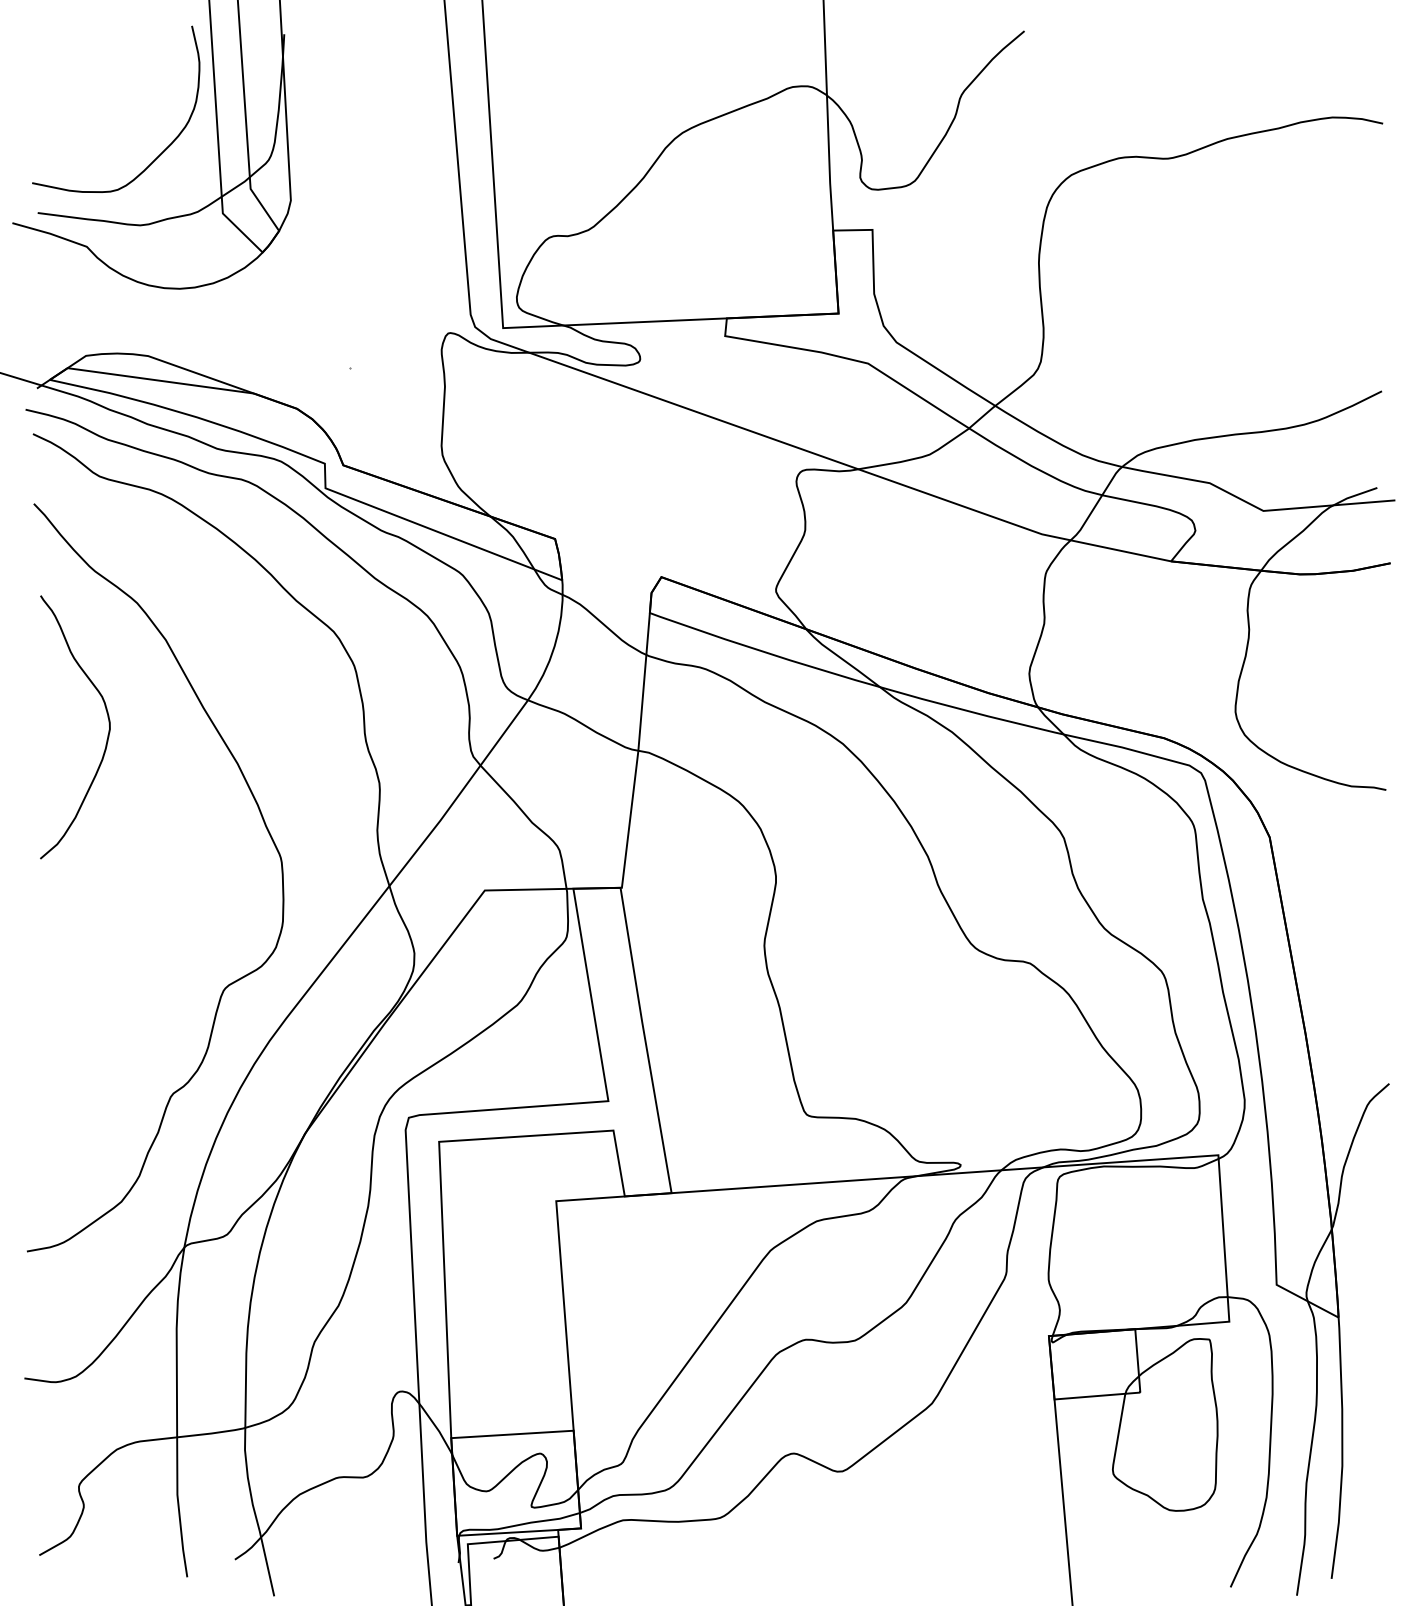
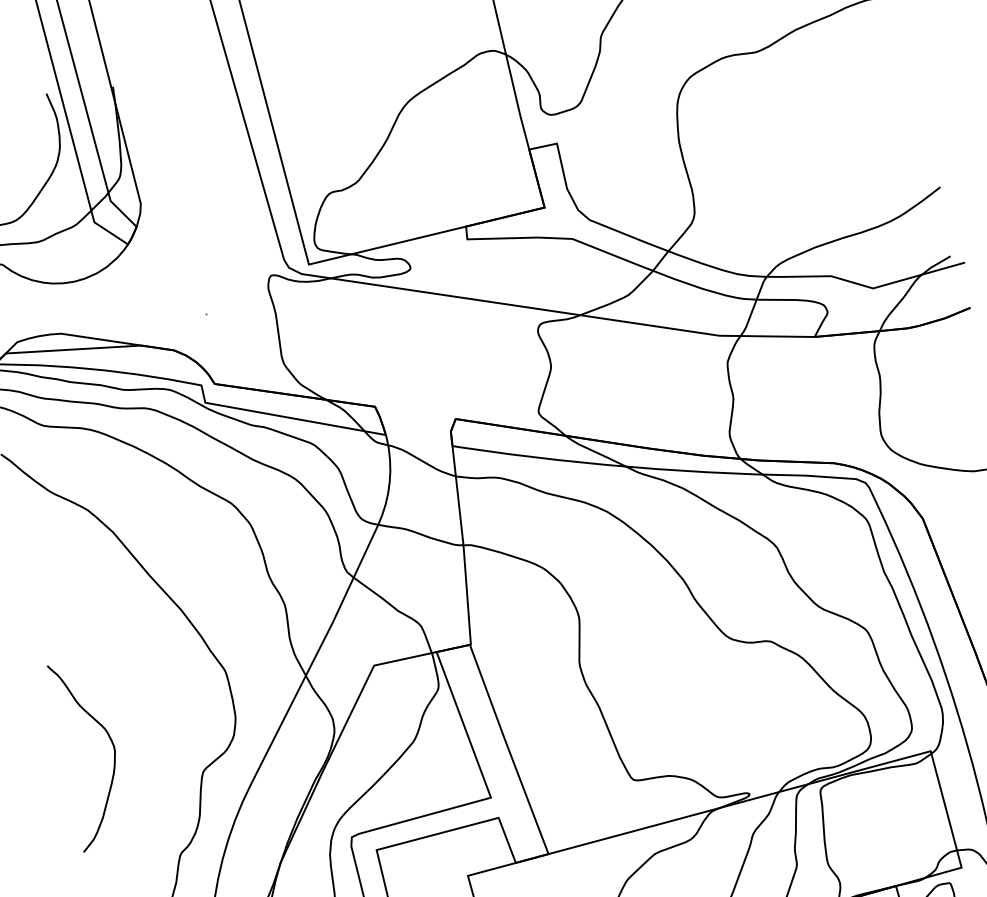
curve: (107, 734) -> (113, 754), moved

